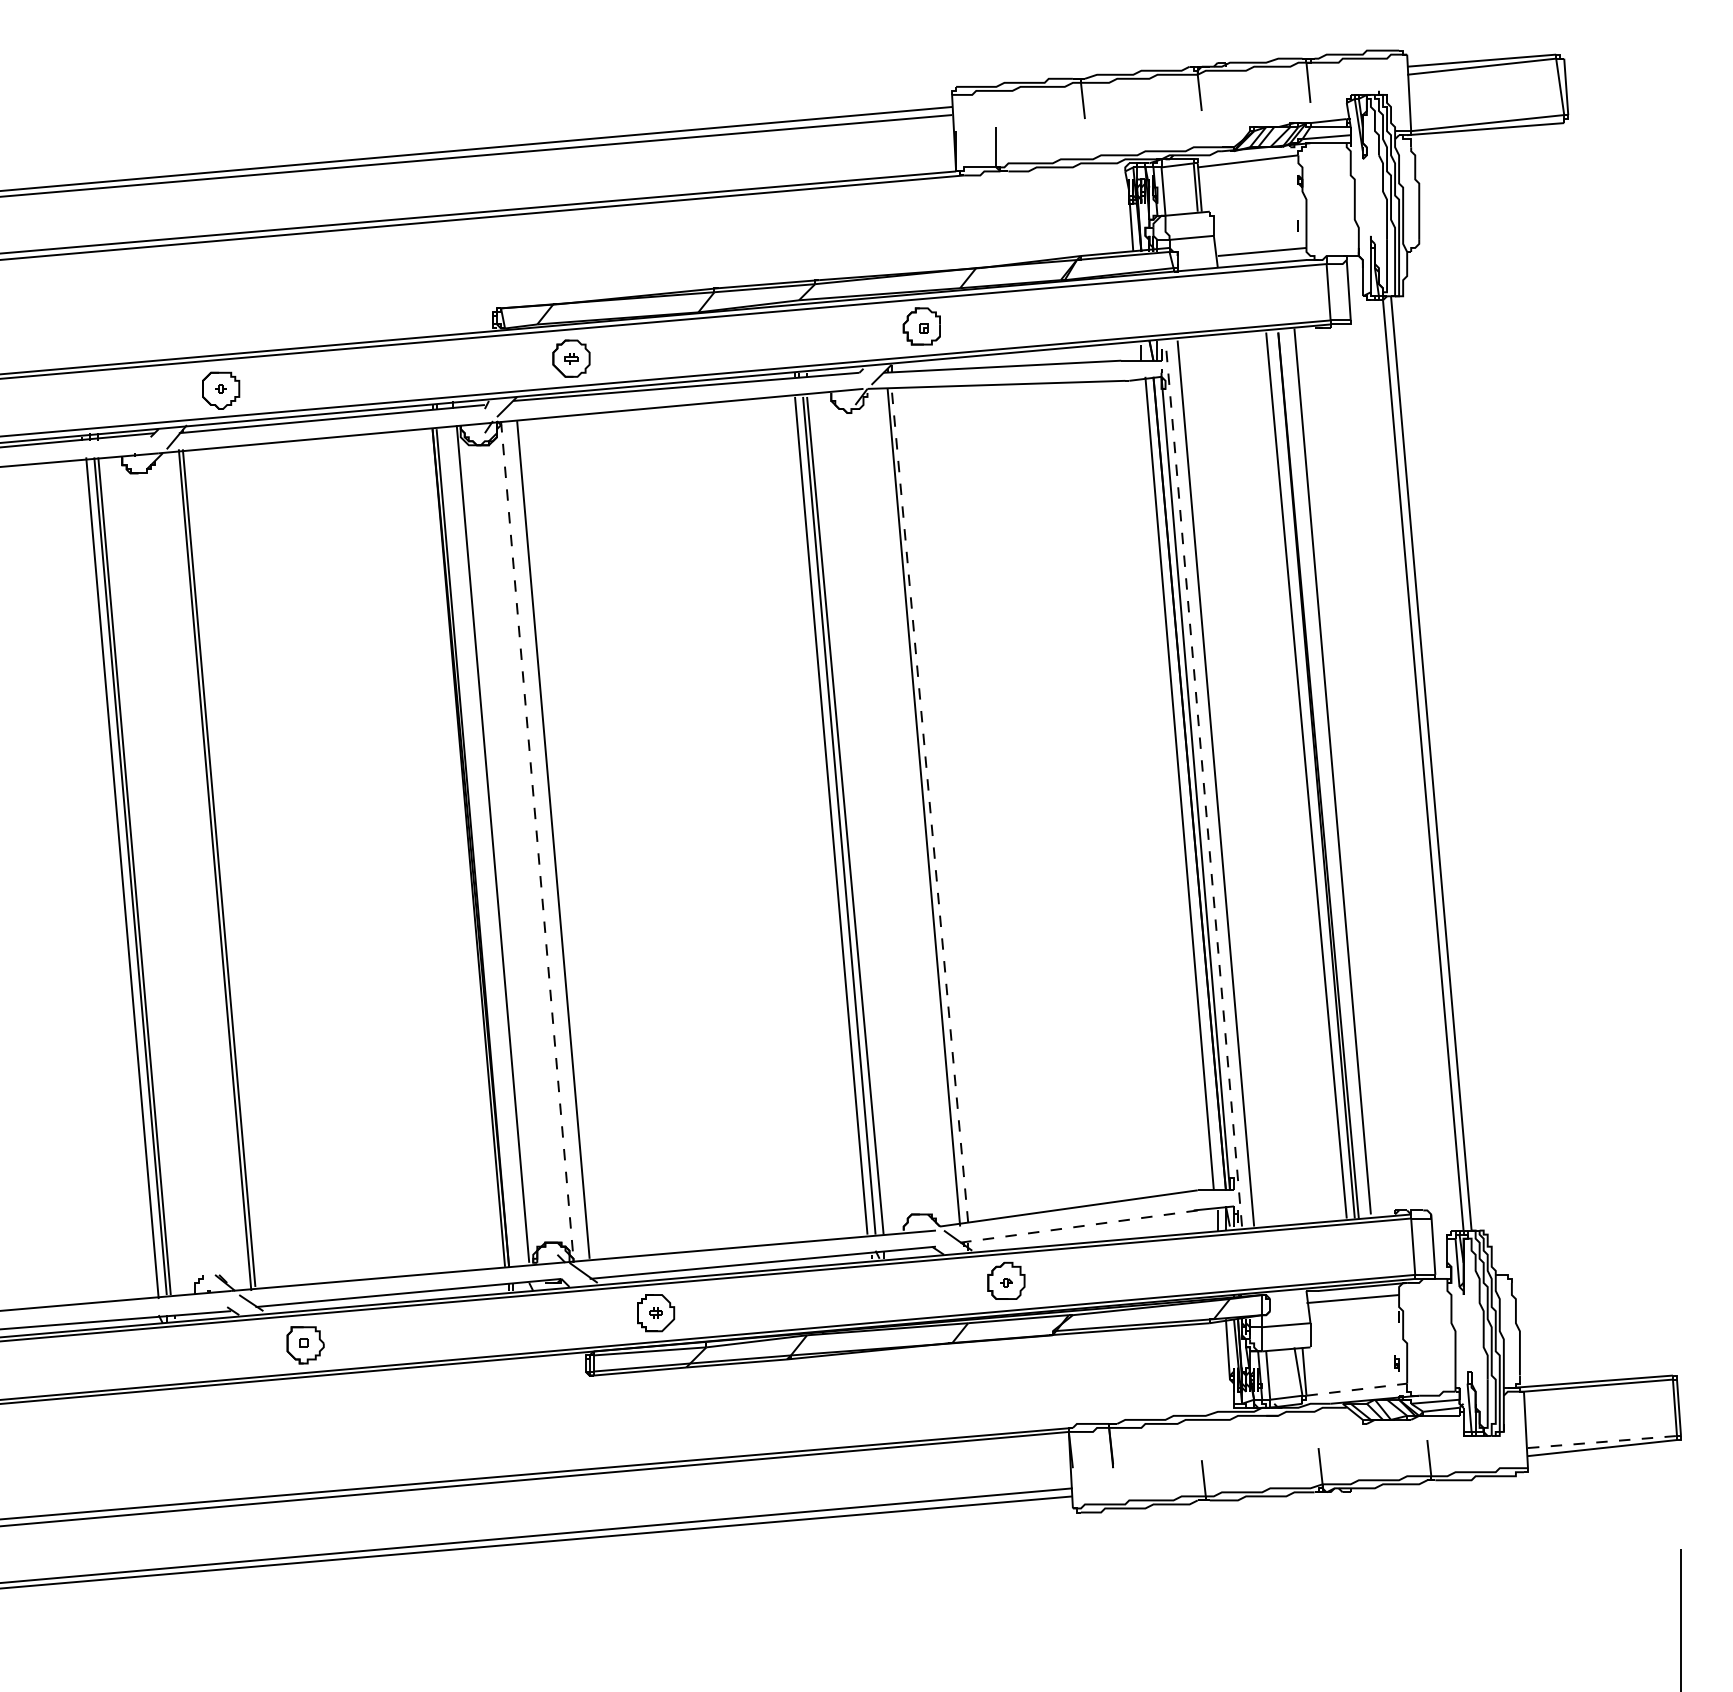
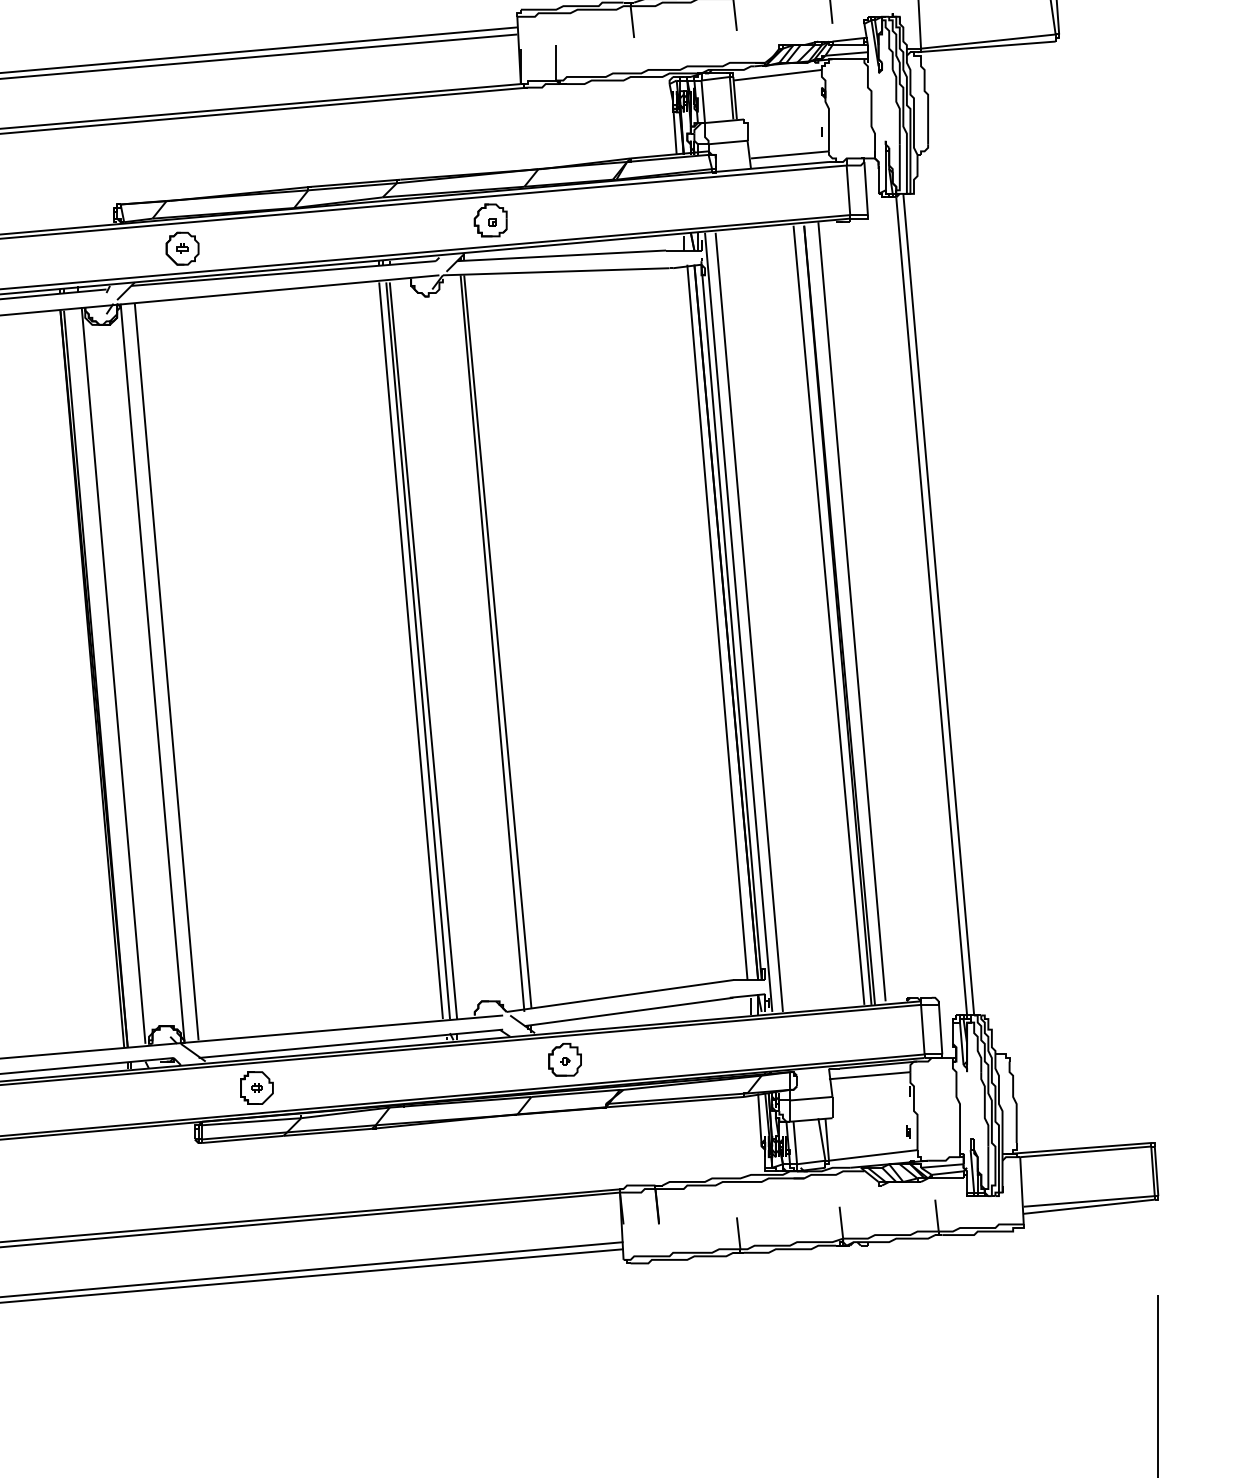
line: (1203, 783) -> (738, 622), dashed -> solid
line: (929, 805) -> (497, 641), dashed -> solid
line: (537, 840) -> (152, 672), dashed -> solid
line: (1078, 1226) -> (628, 1011), dashed -> solid
line: (1356, 1389) -> (872, 1155), dashed -> solid
line: (1602, 1442) -> (1089, 1201), dashed -> solid

